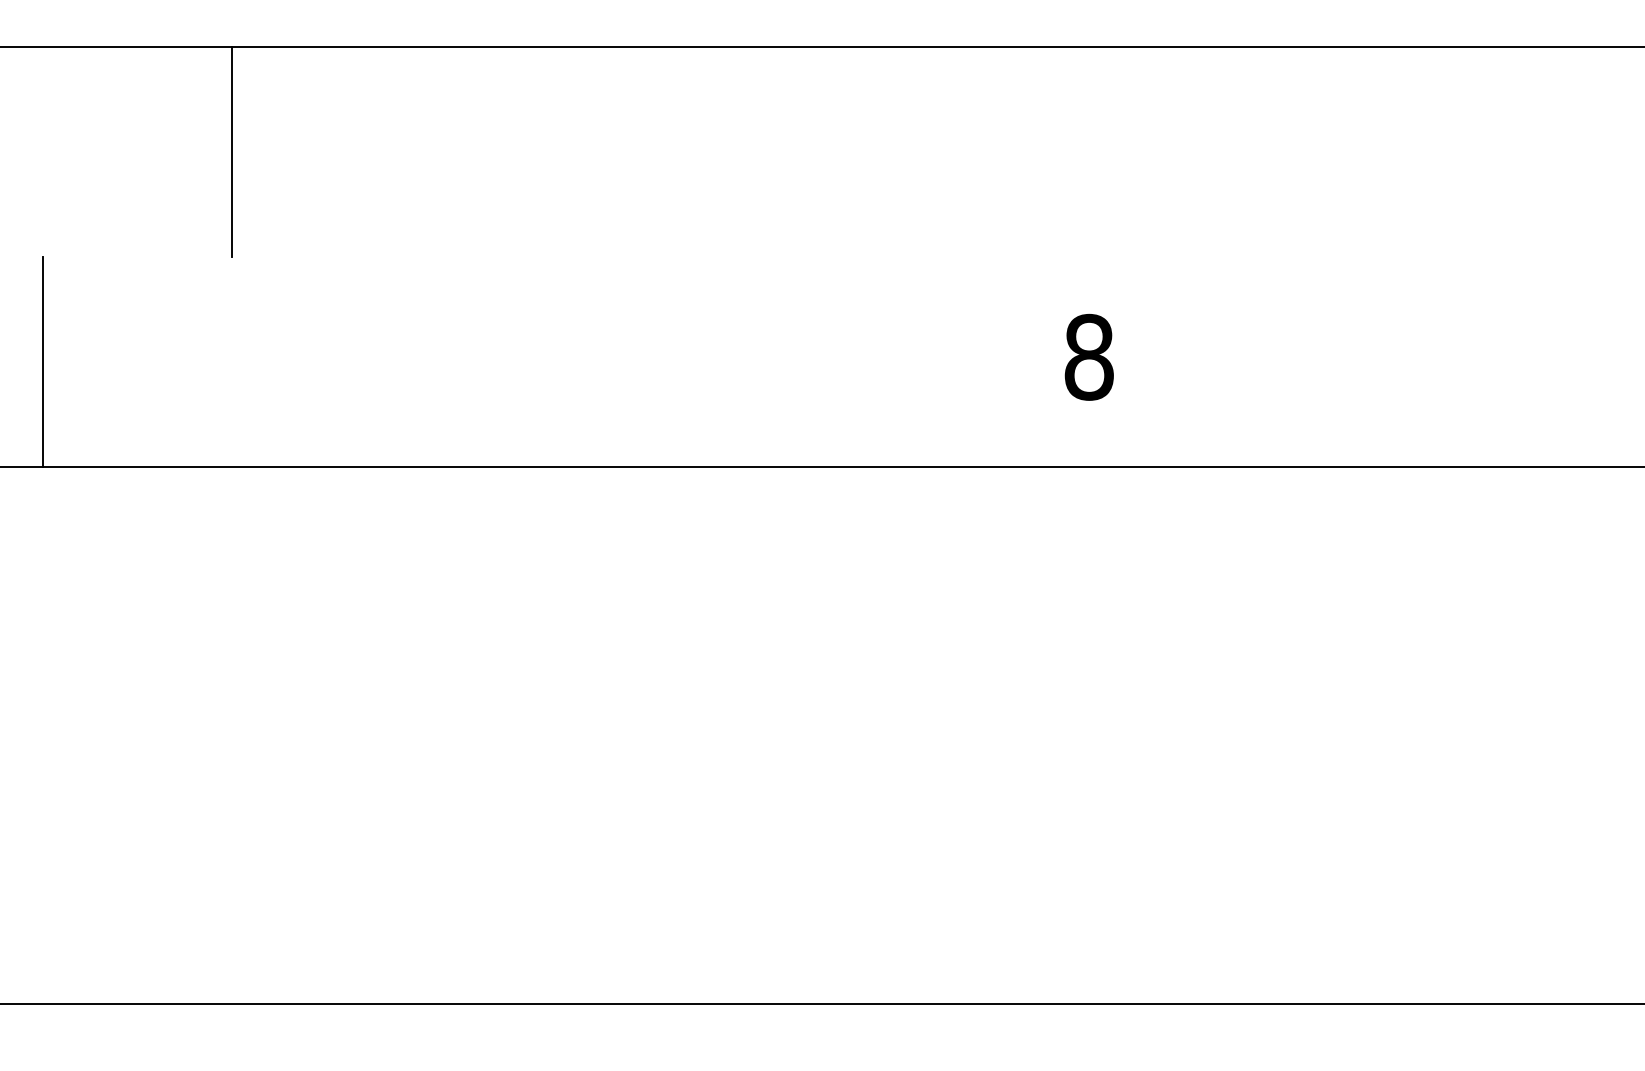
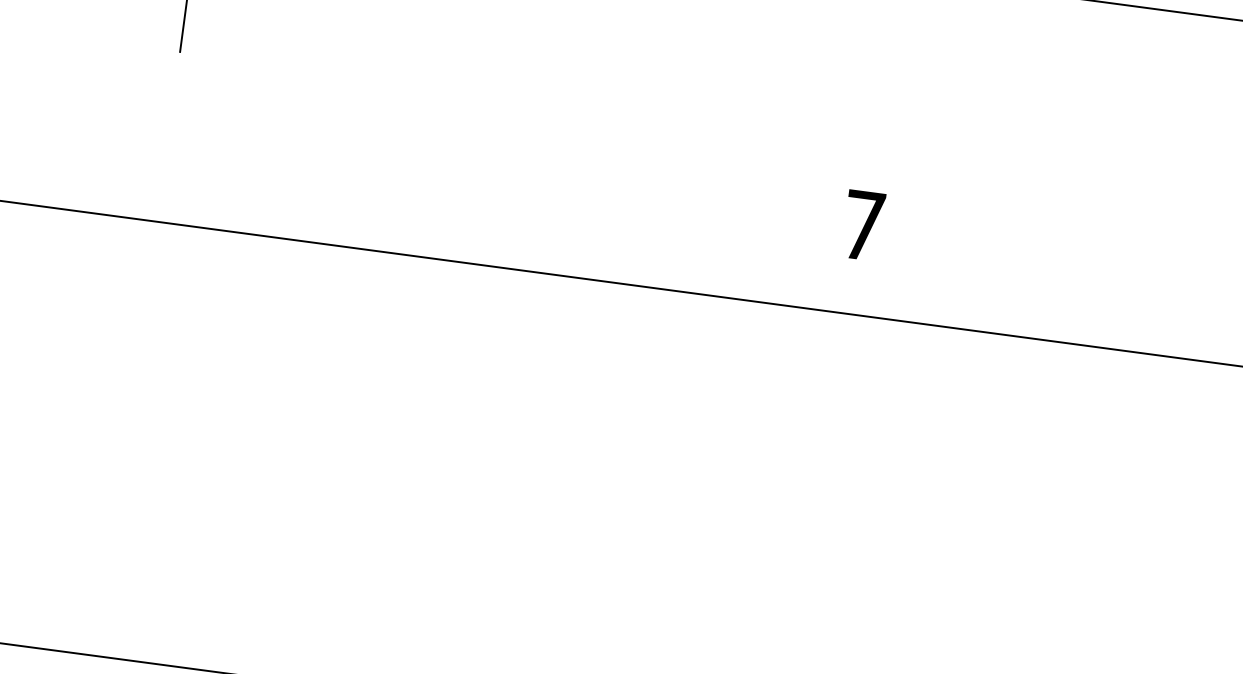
text: (1088, 356) -> (862, 224), 8 -> 7
line: (43, 361) -> (16, 115), removed

